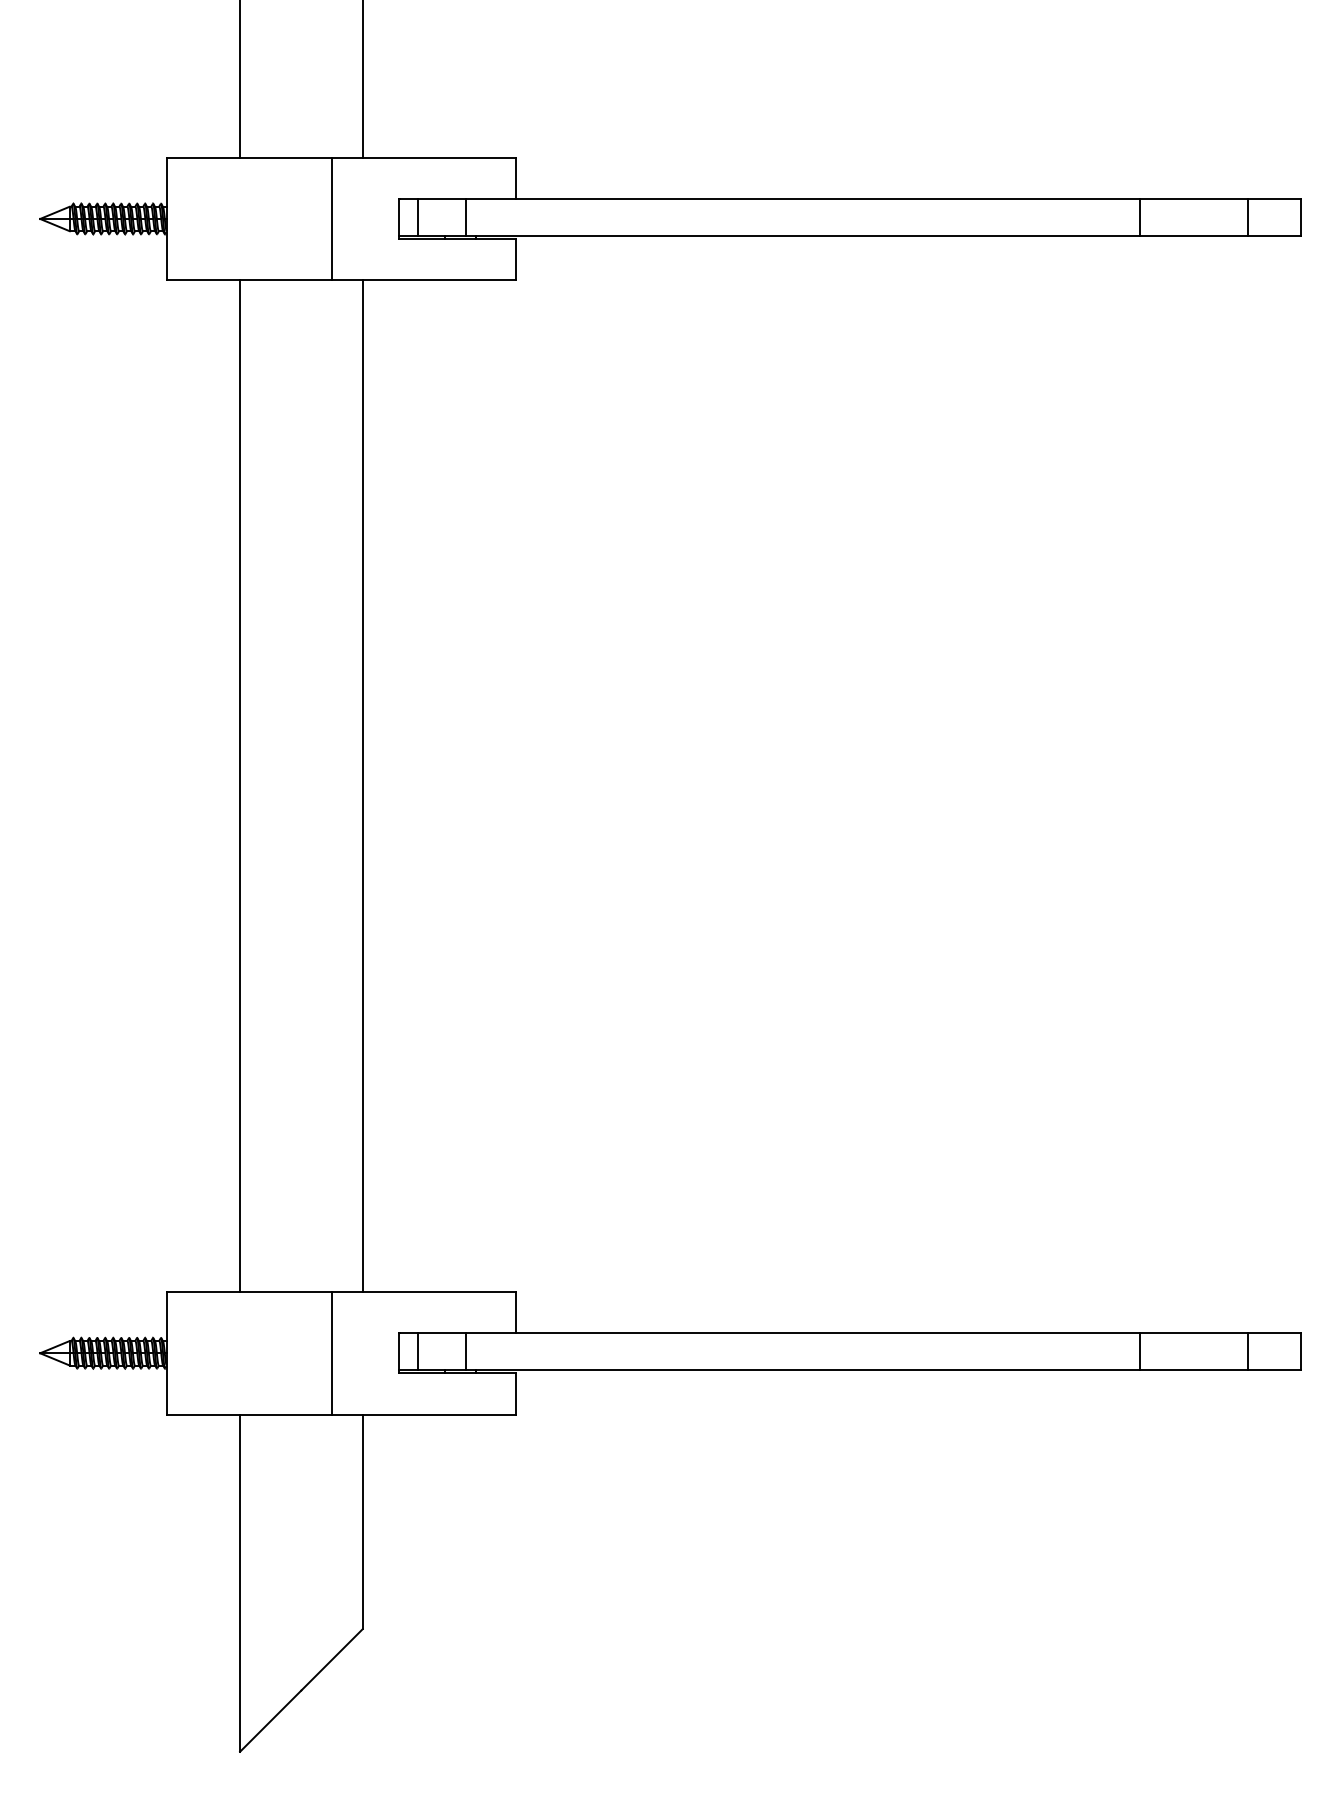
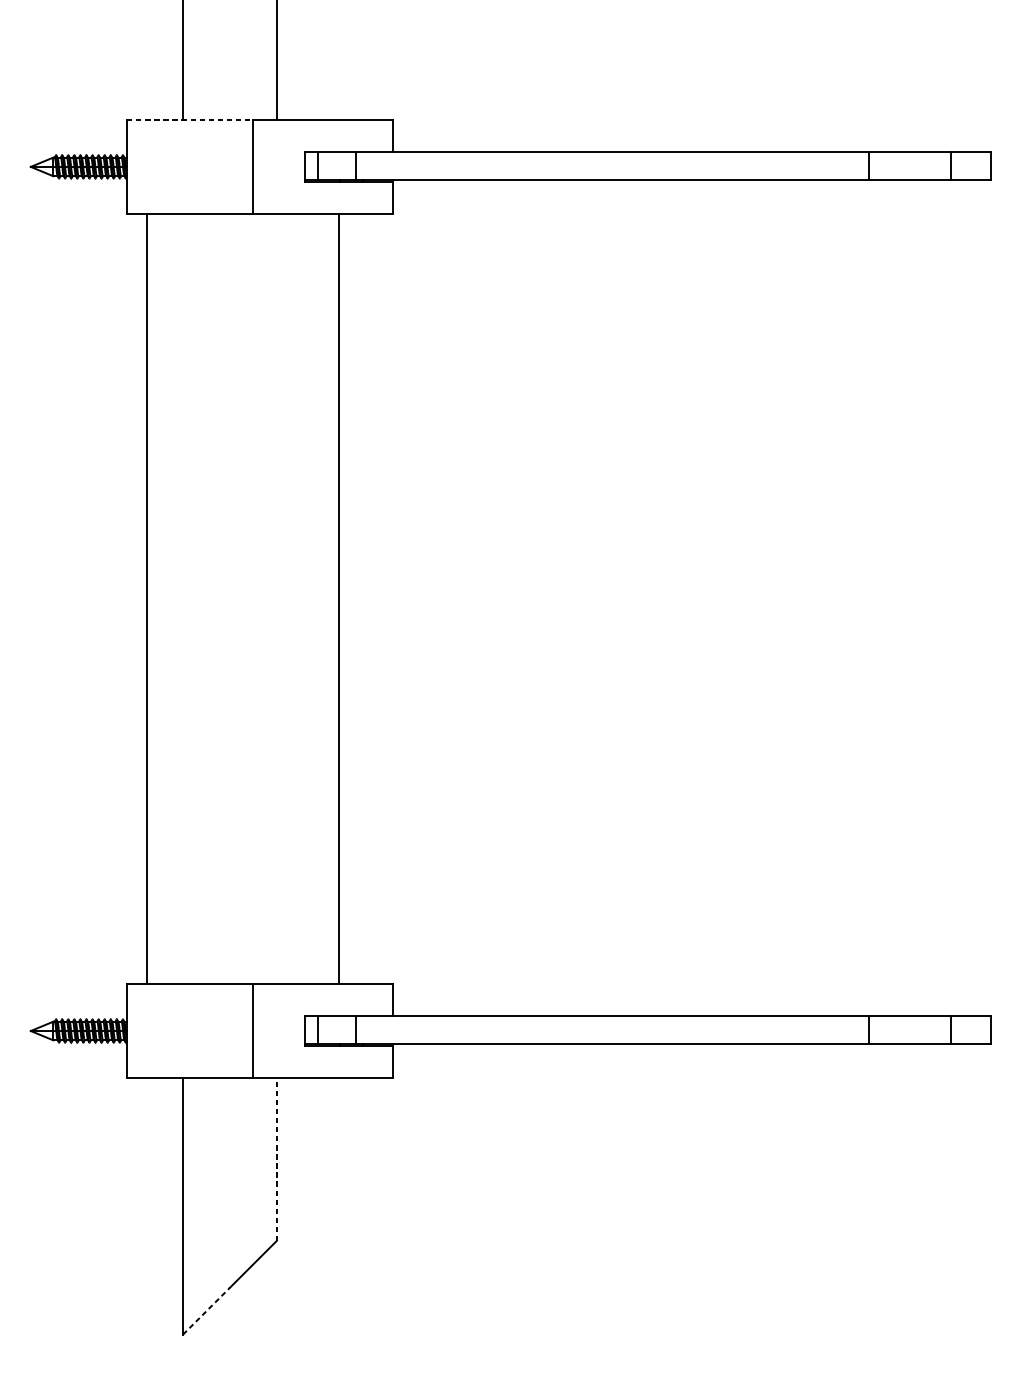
line: (249, 157) -> (190, 120), solid -> dashed
line: (240, 785) -> (147, 598), moved
line: (362, 785) -> (338, 598), moved
line: (362, 1521) -> (276, 1159), solid -> dashed
line: (271, 1720) -> (207, 1310), solid -> dashed

